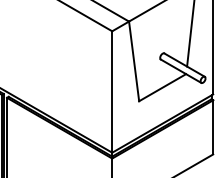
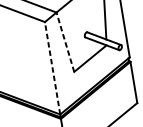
line: (134, 60) -> (65, 41), solid -> dashed
line: (112, 92) -> (52, 68), solid -> dashed

